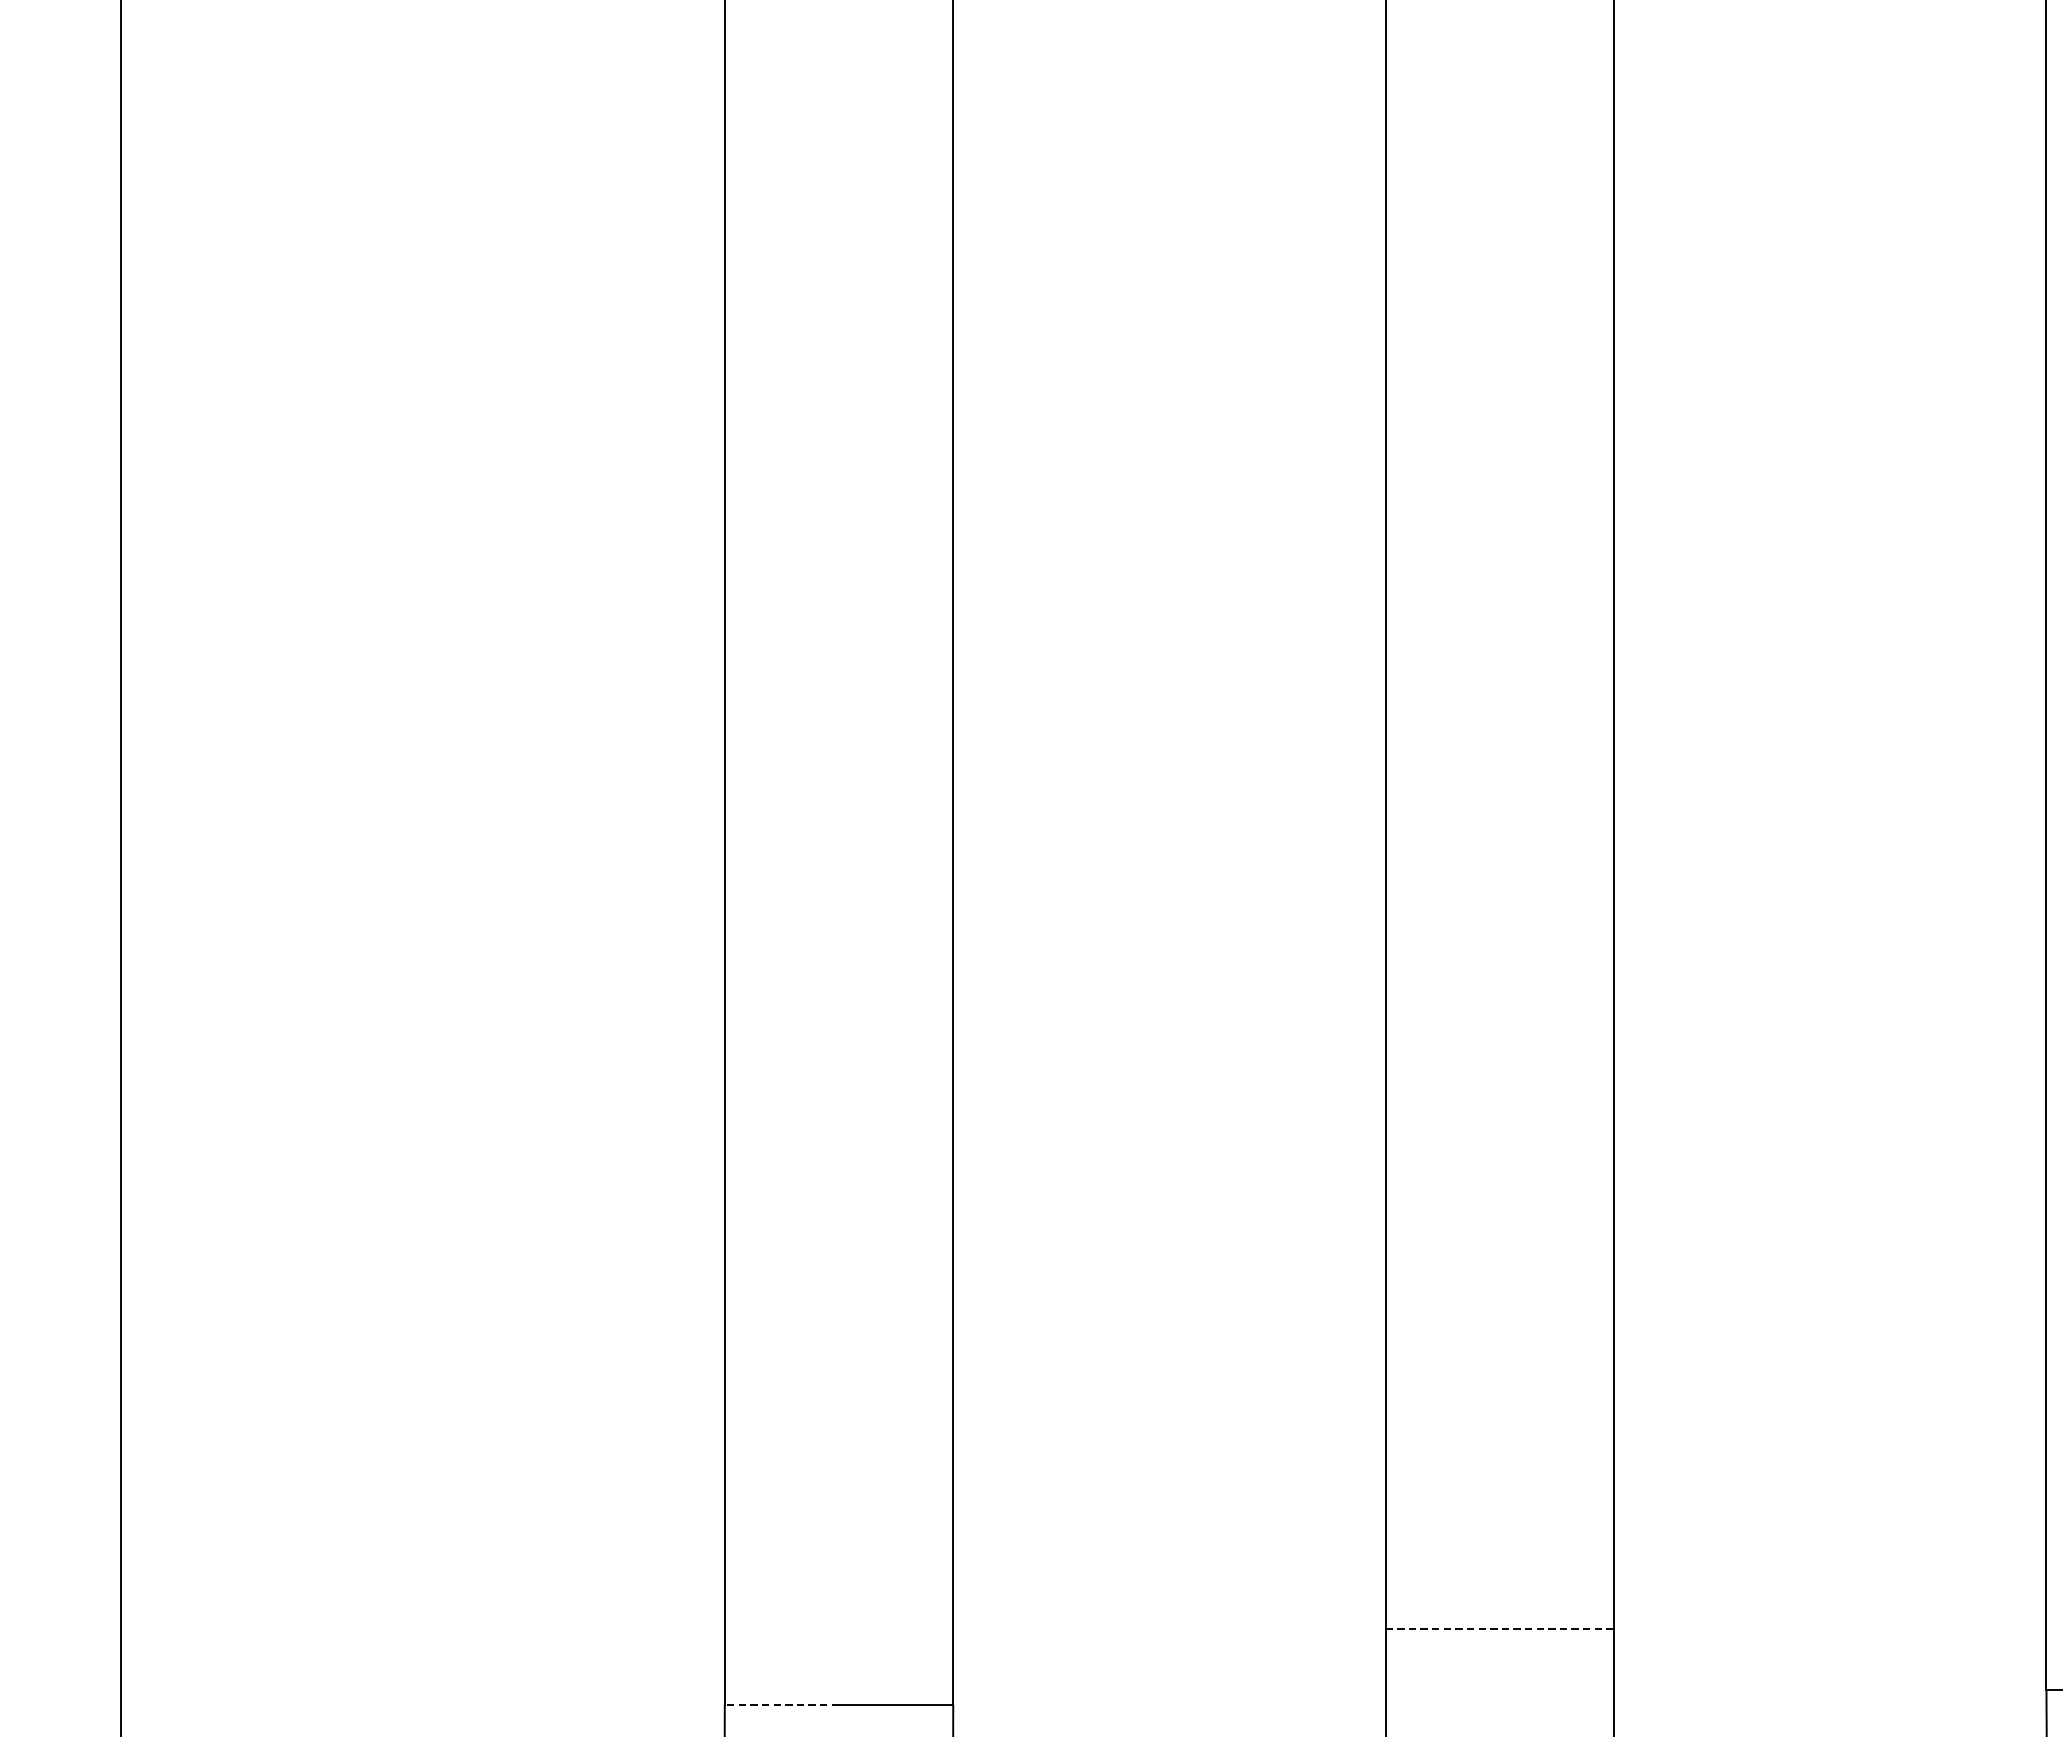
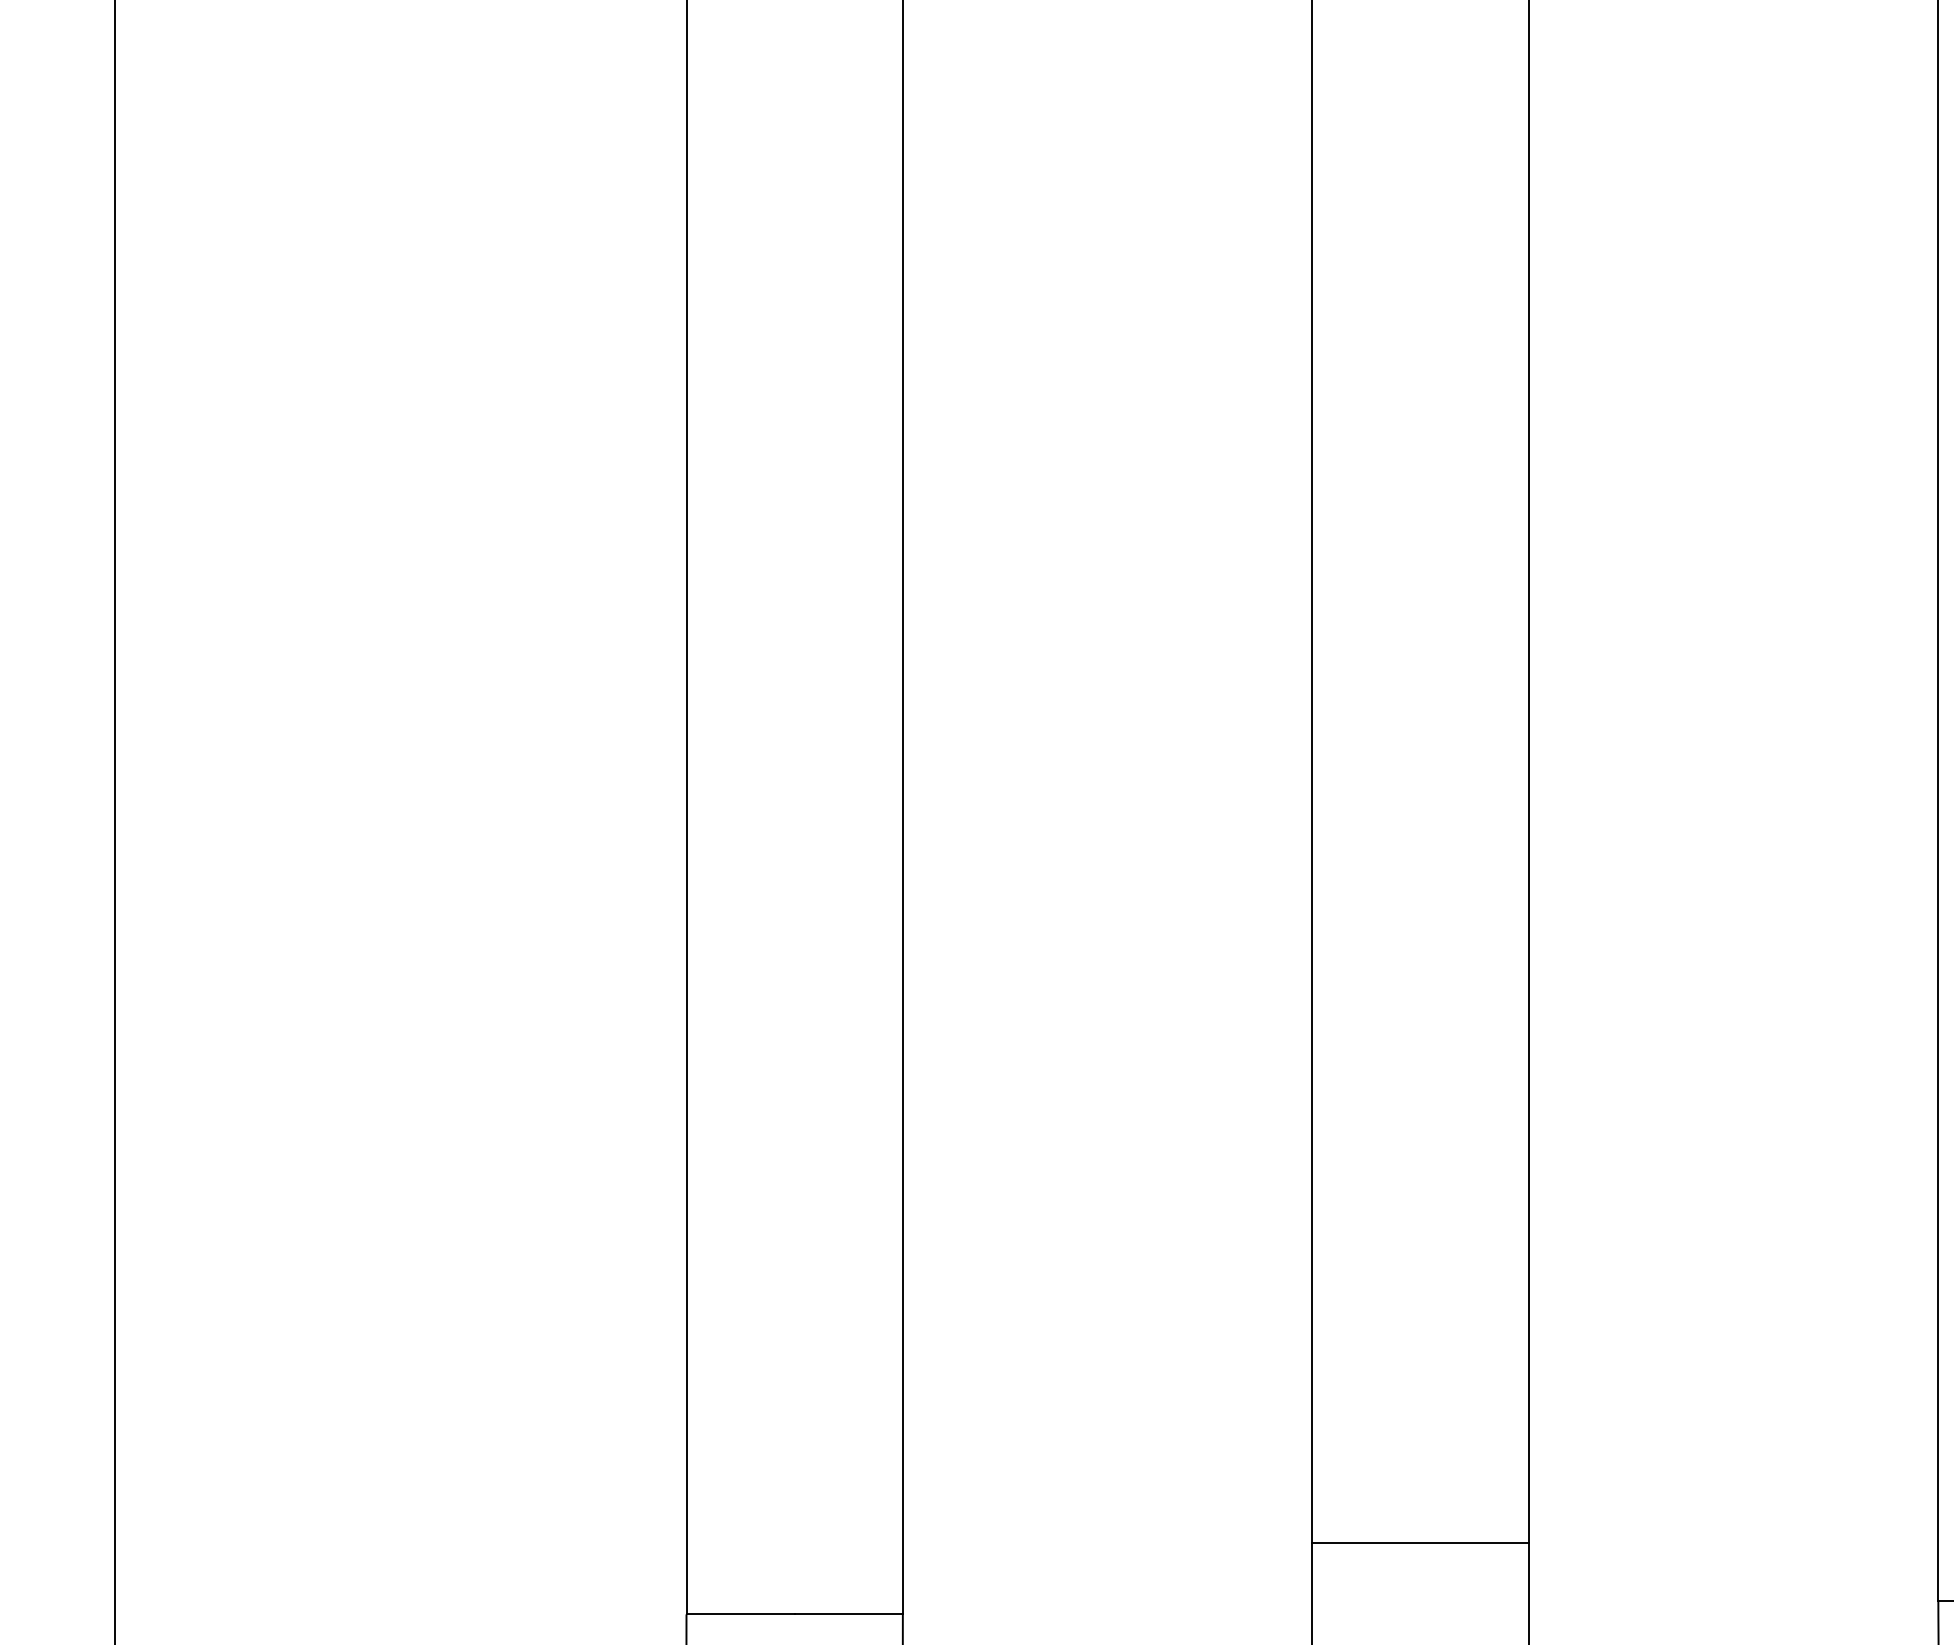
line: (1500, 1628) -> (1421, 1542), dashed -> solid
line: (781, 1704) -> (740, 1614), dashed -> solid

